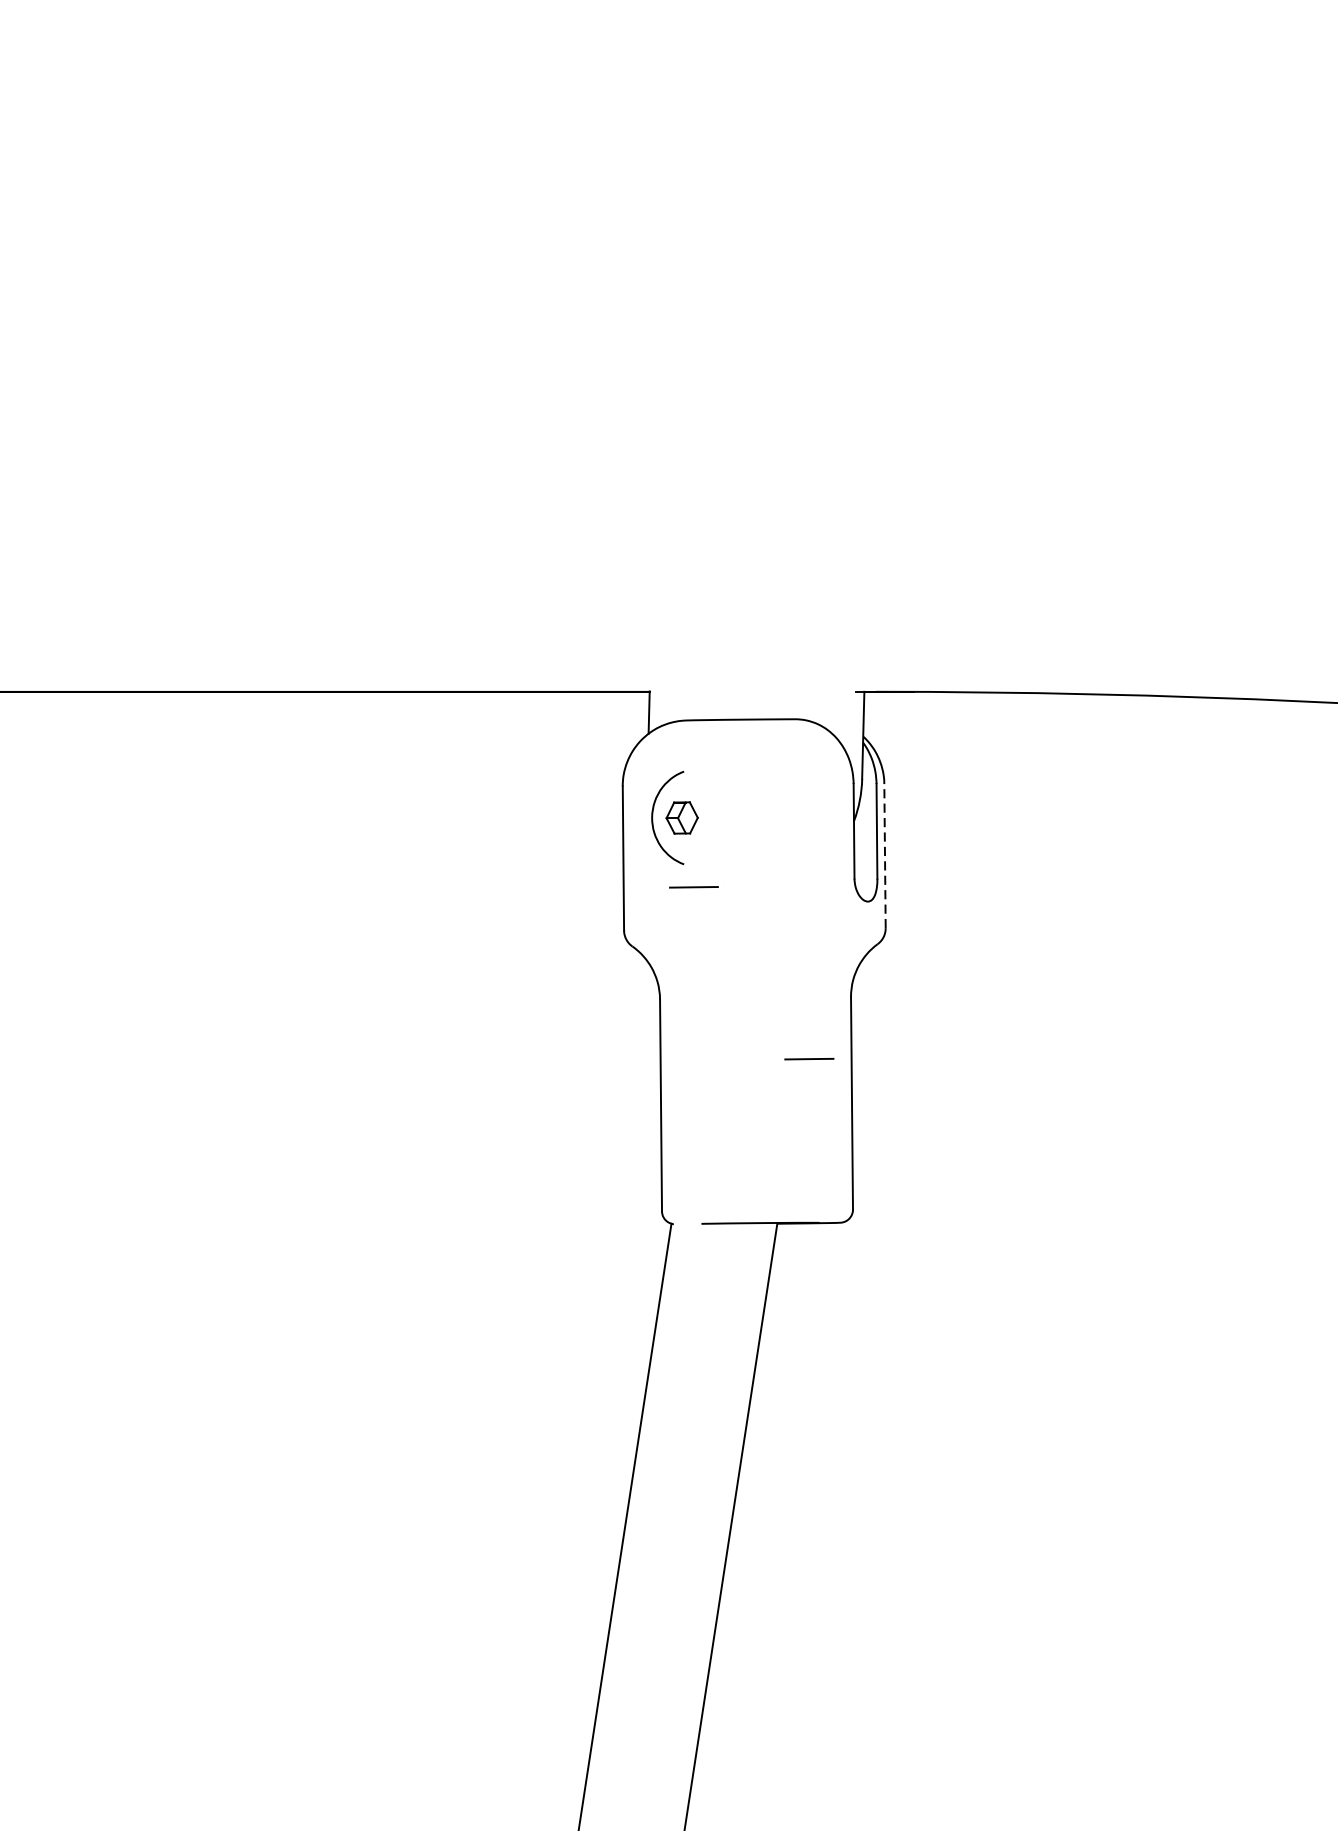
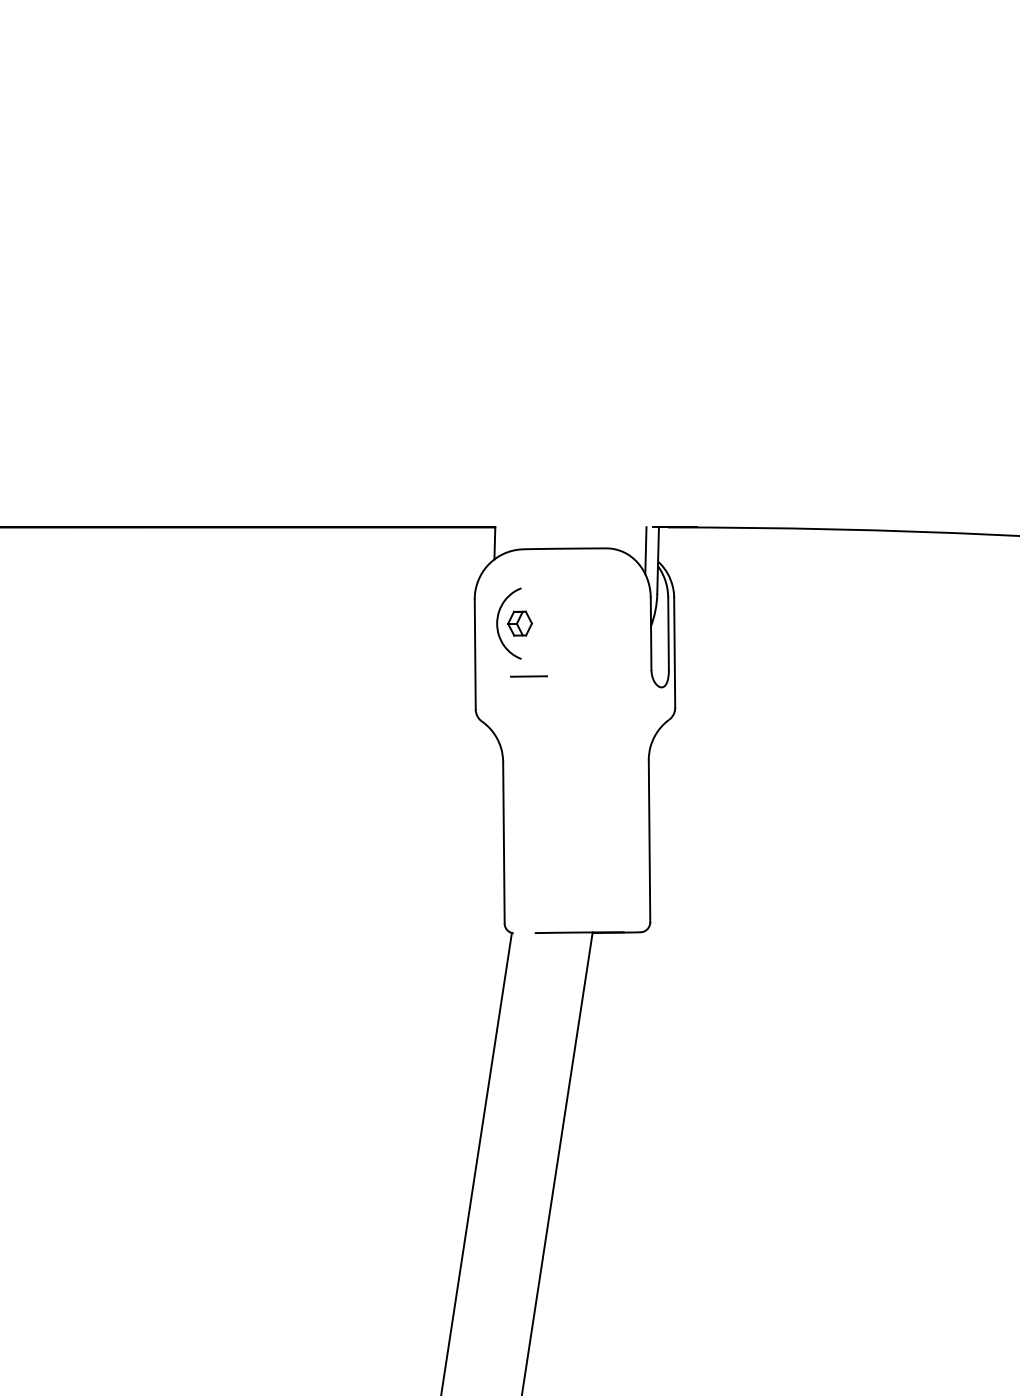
line: (846, 722) -> (645, 550), added
line: (884, 855) -> (674, 652), dashed -> solid
line: (808, 1059) -> (616, 807), removed

